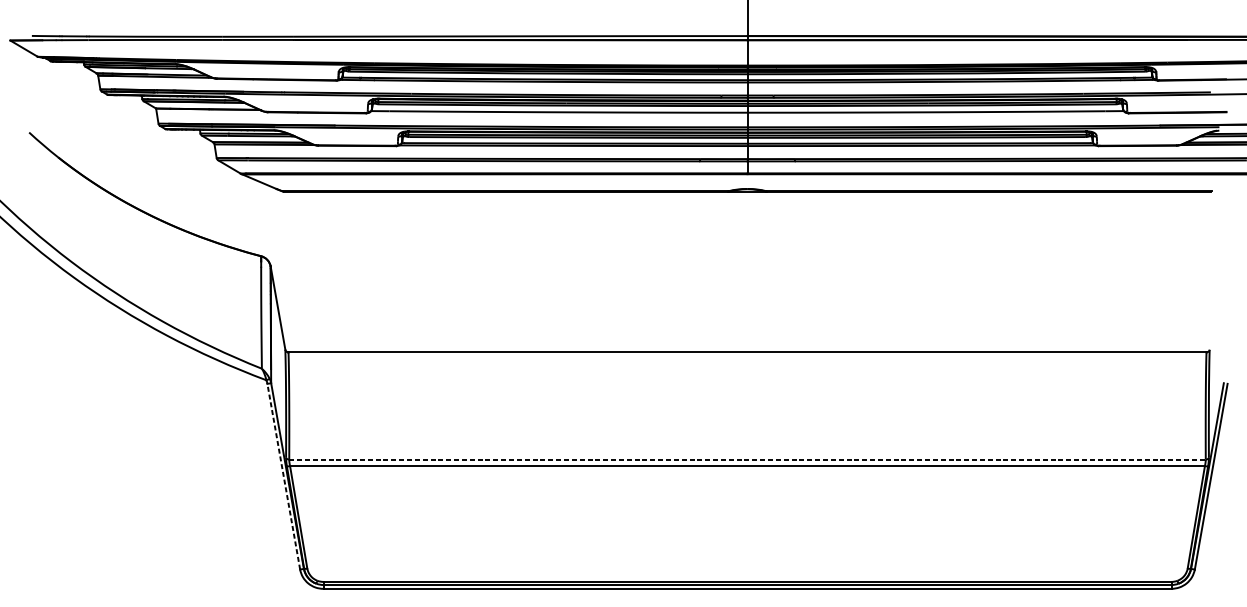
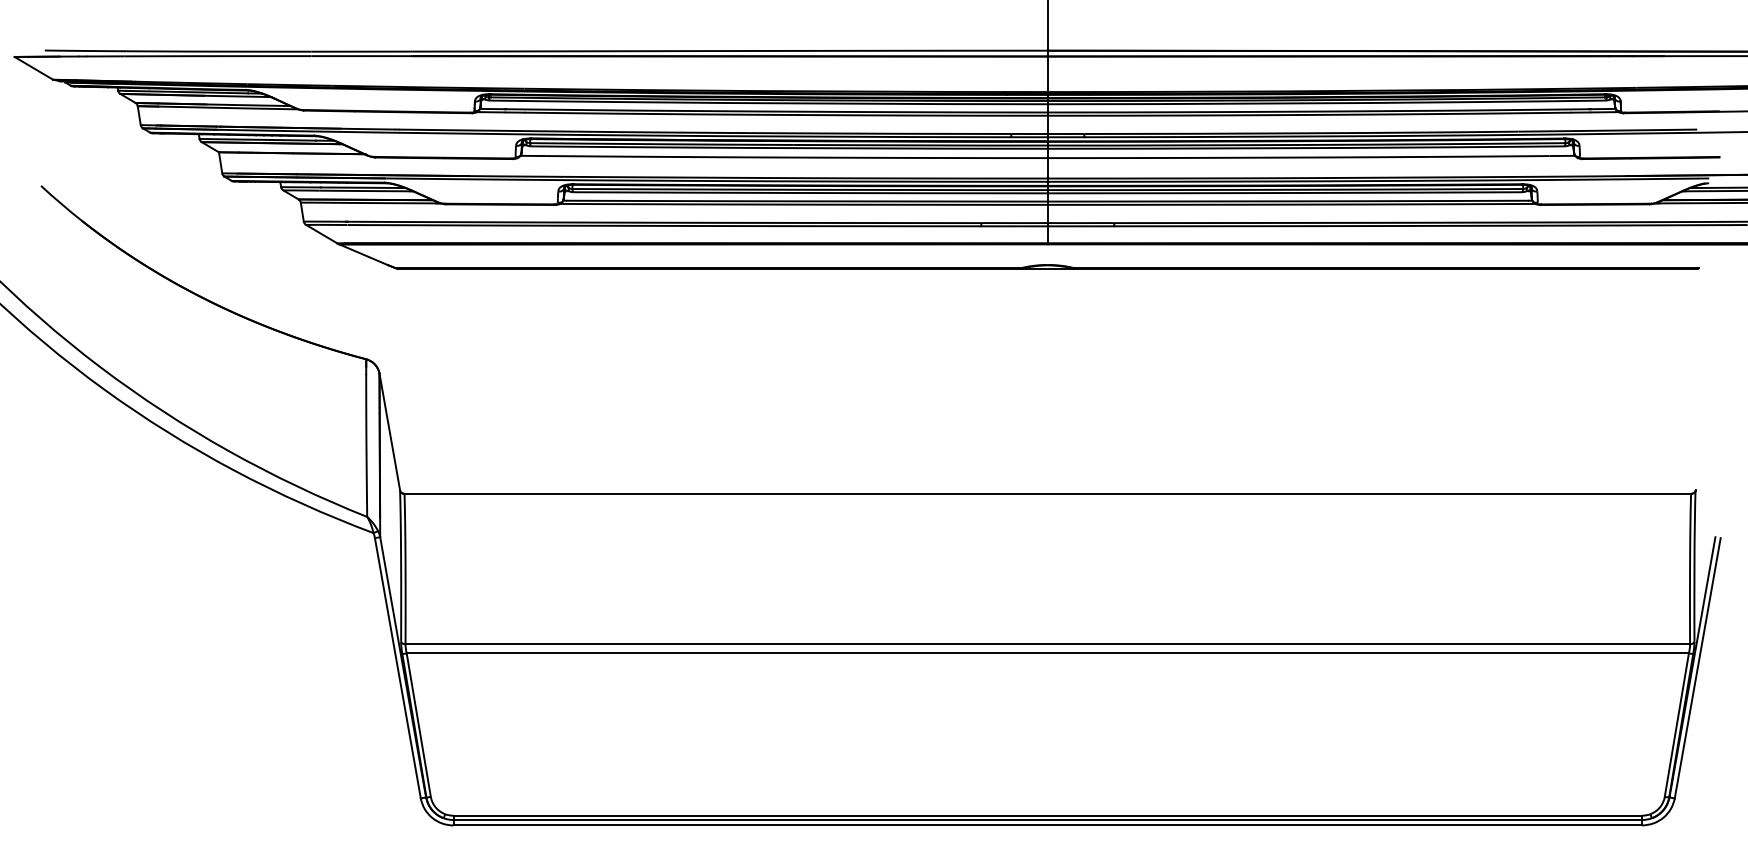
line: (748, 459) -> (1048, 644), dashed -> solid
line: (283, 476) -> (397, 667), dashed -> solid

